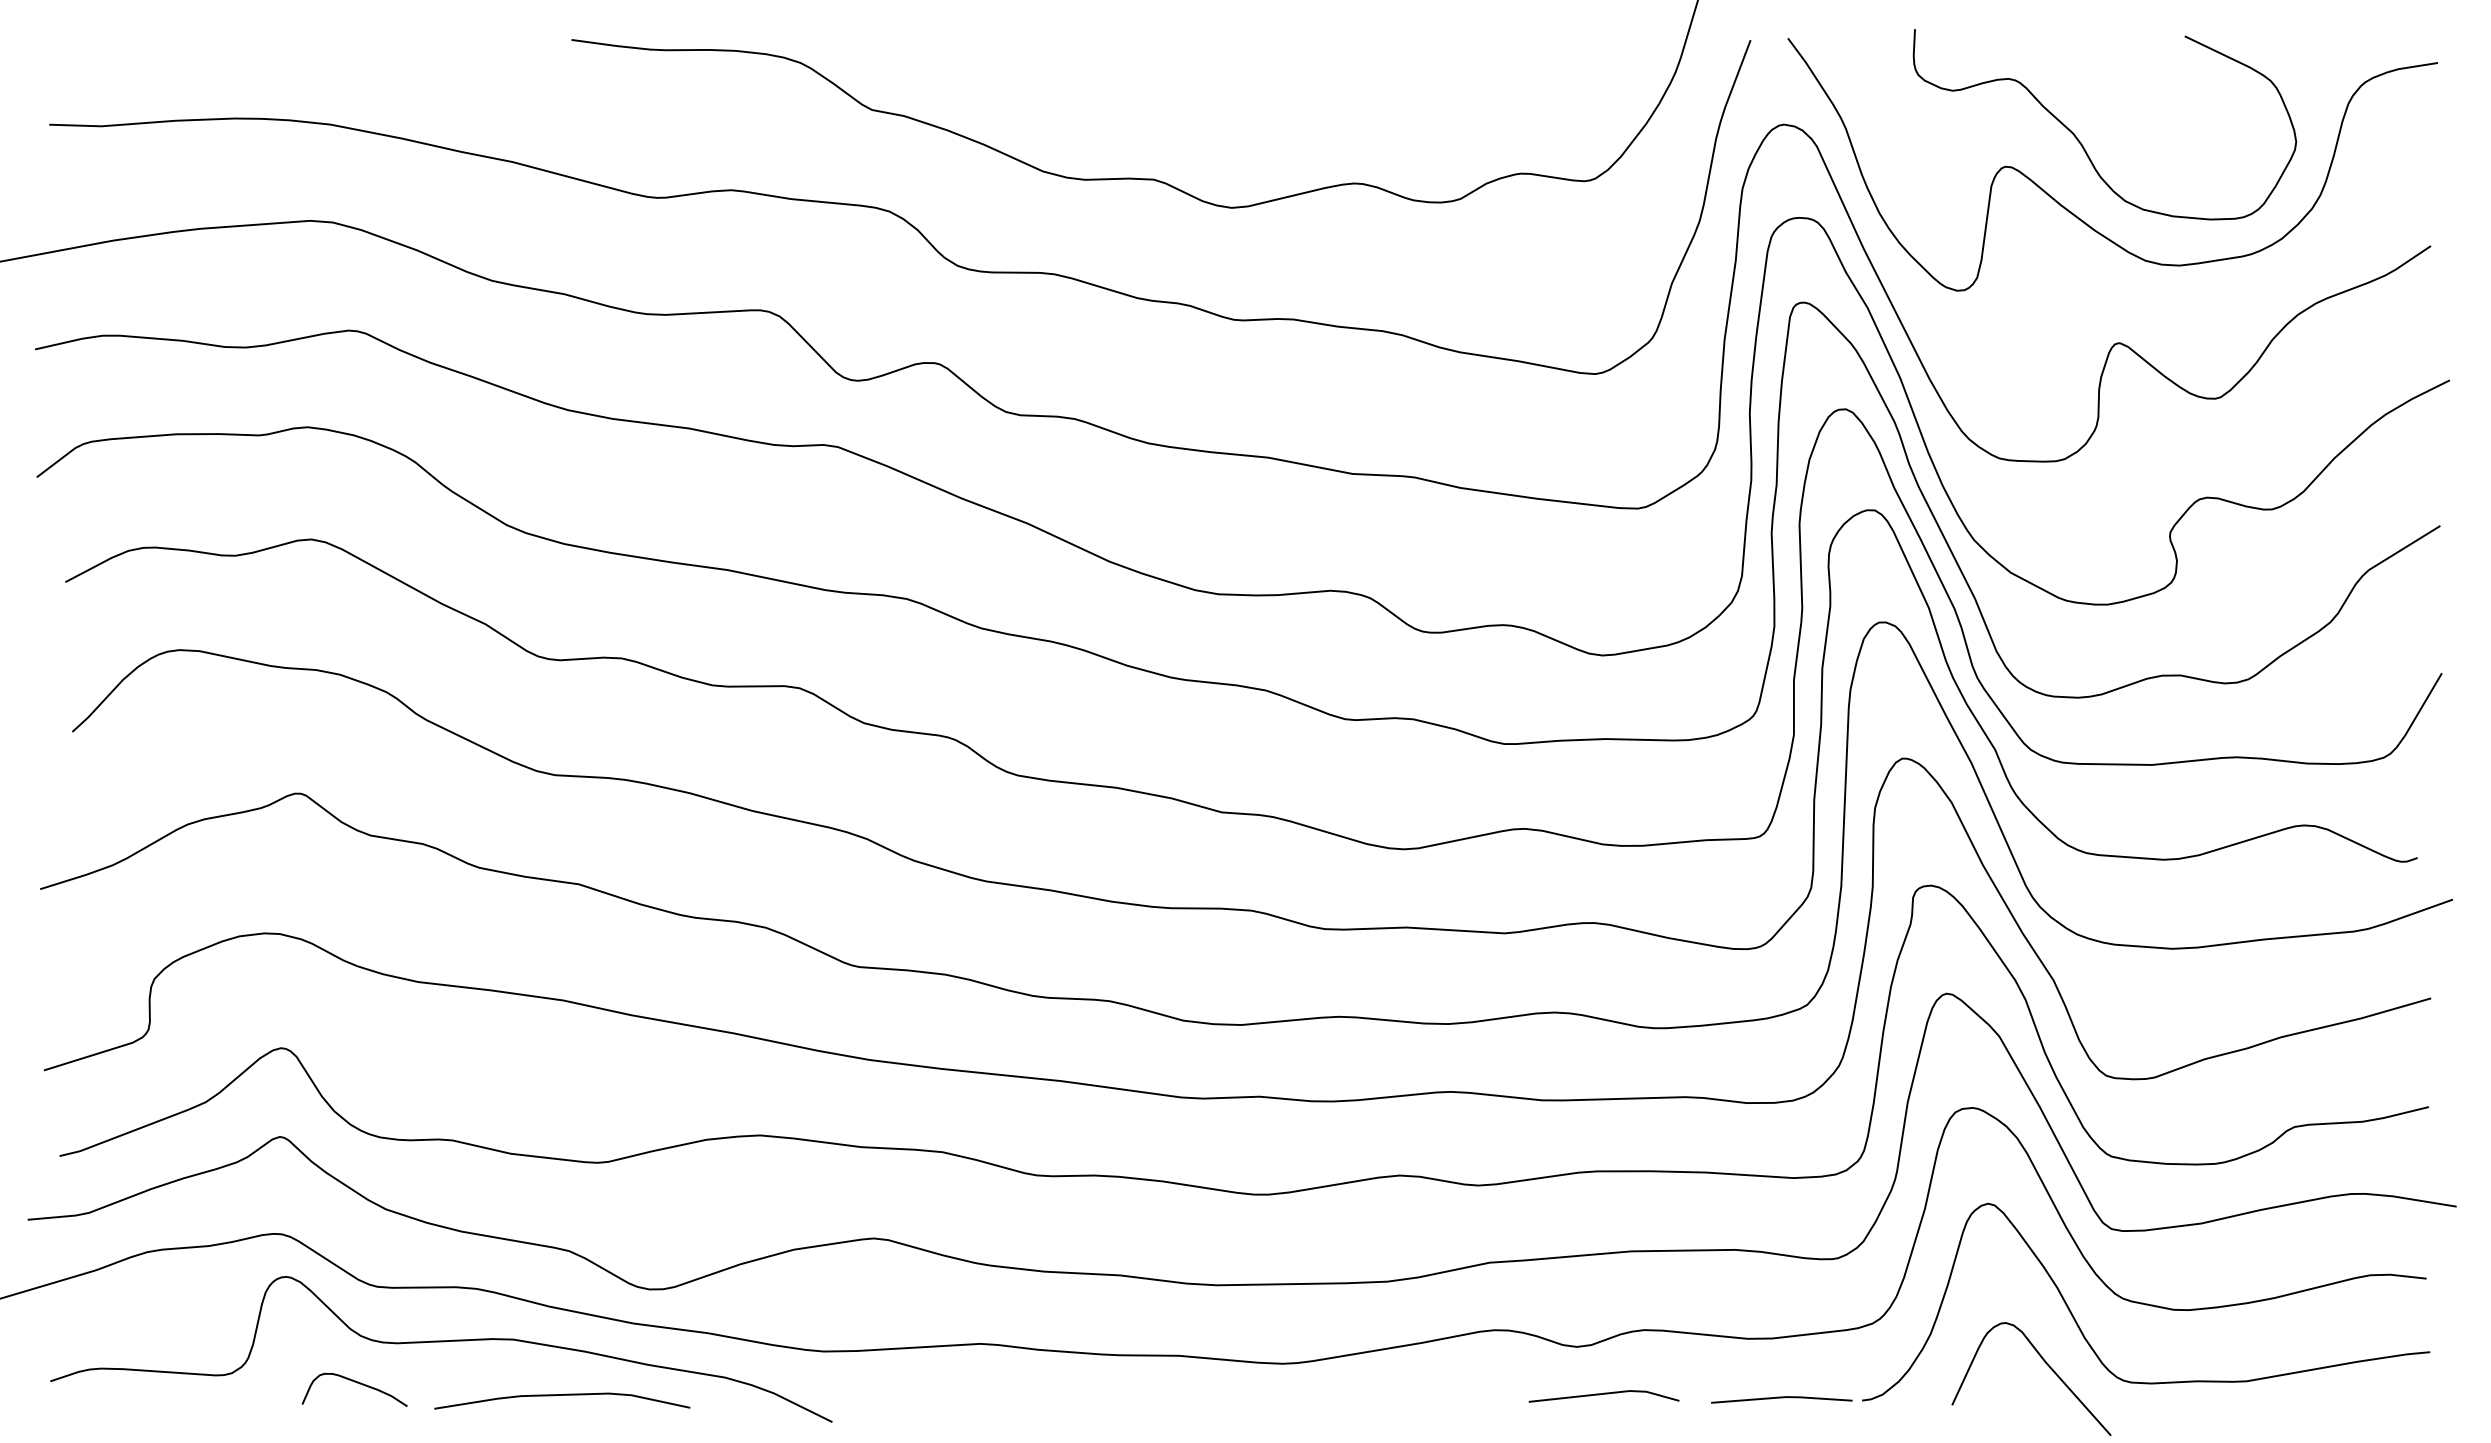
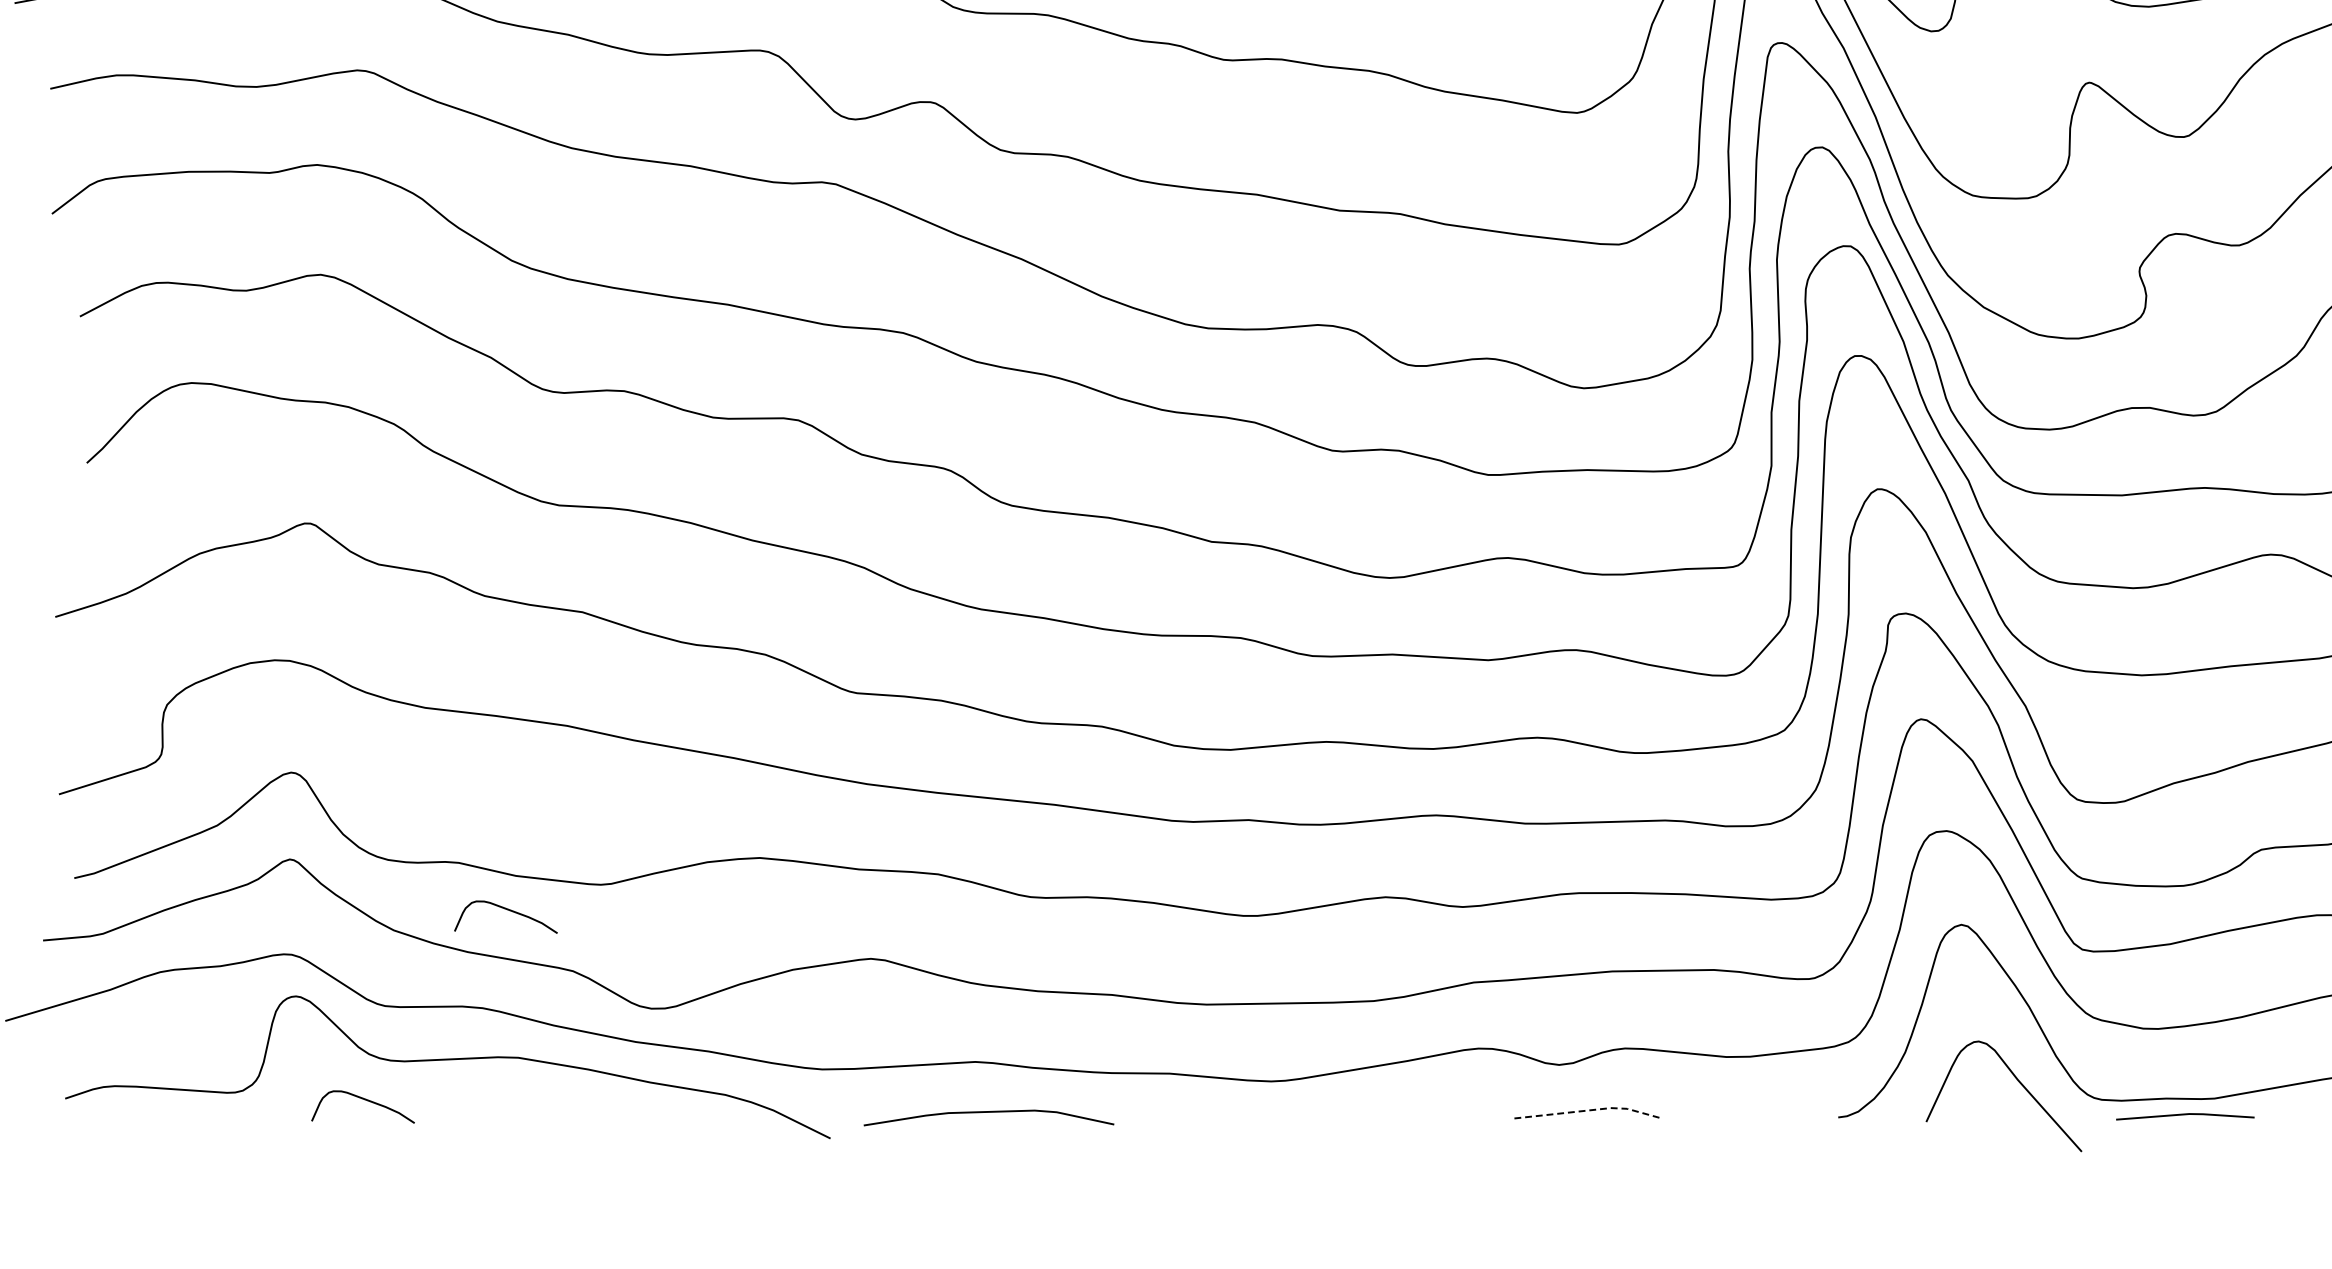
curve: (503, 1189) -> (508, 910), added
line: (1606, 1393) -> (1588, 1110), solid -> dashed
curve: (562, 1395) -> (989, 1112), moved
line: (1781, 1398) -> (2185, 1115), moved

